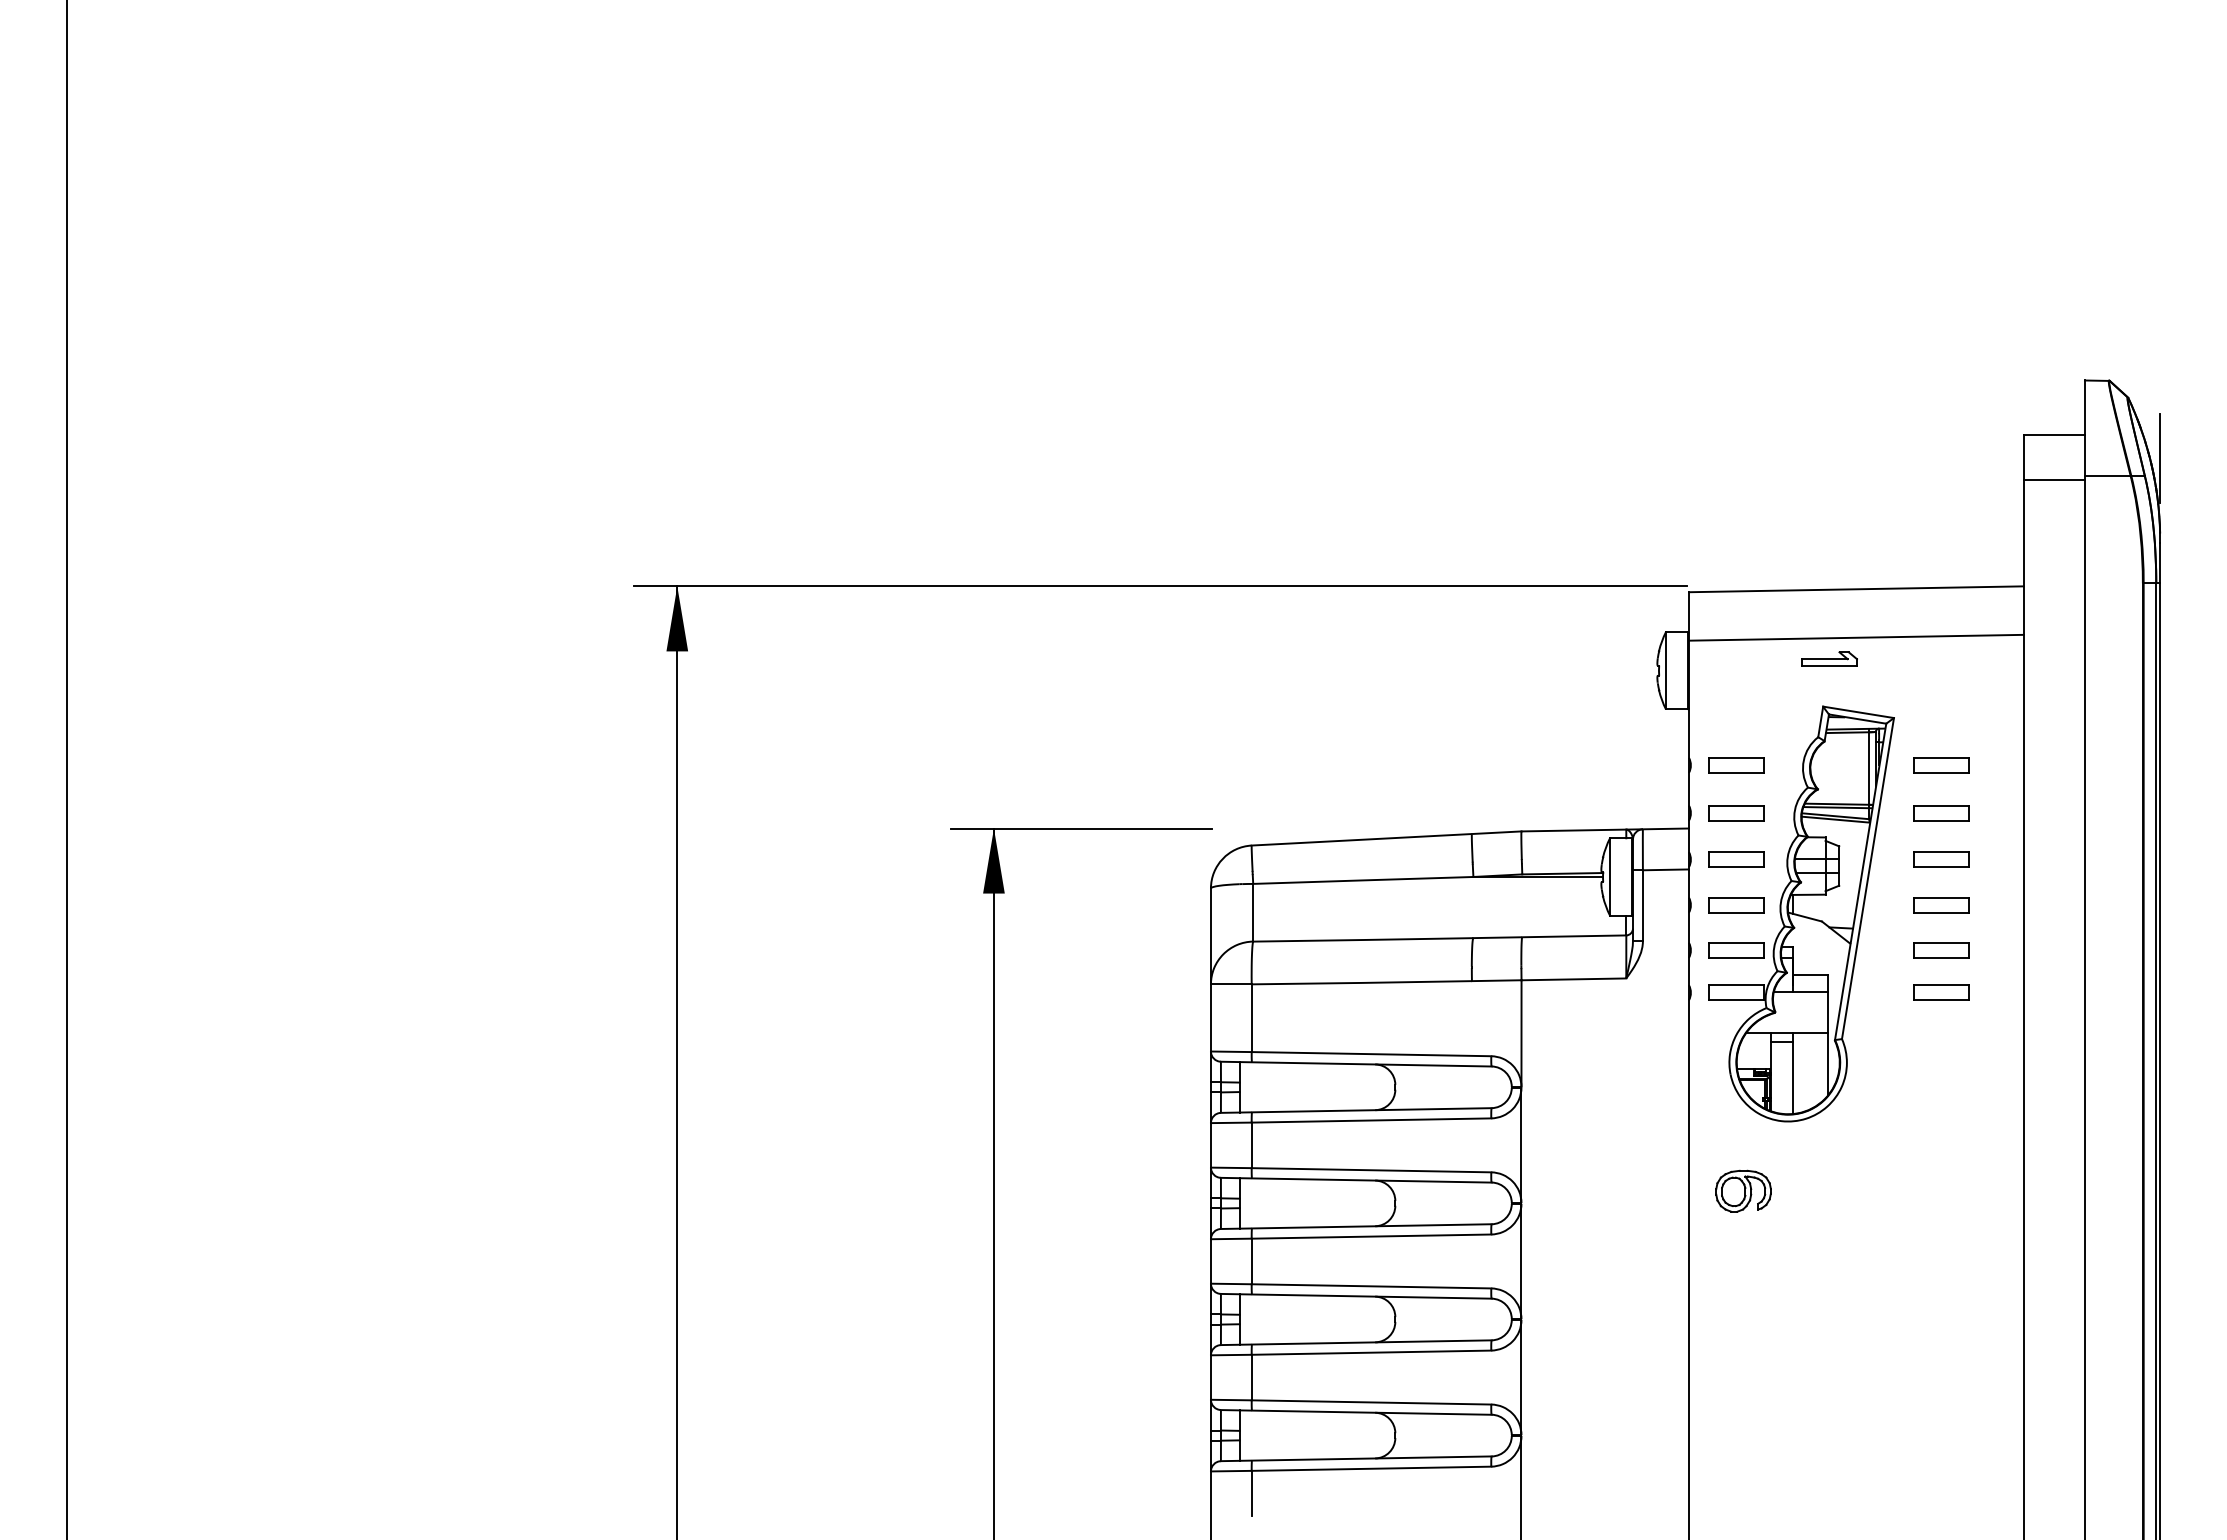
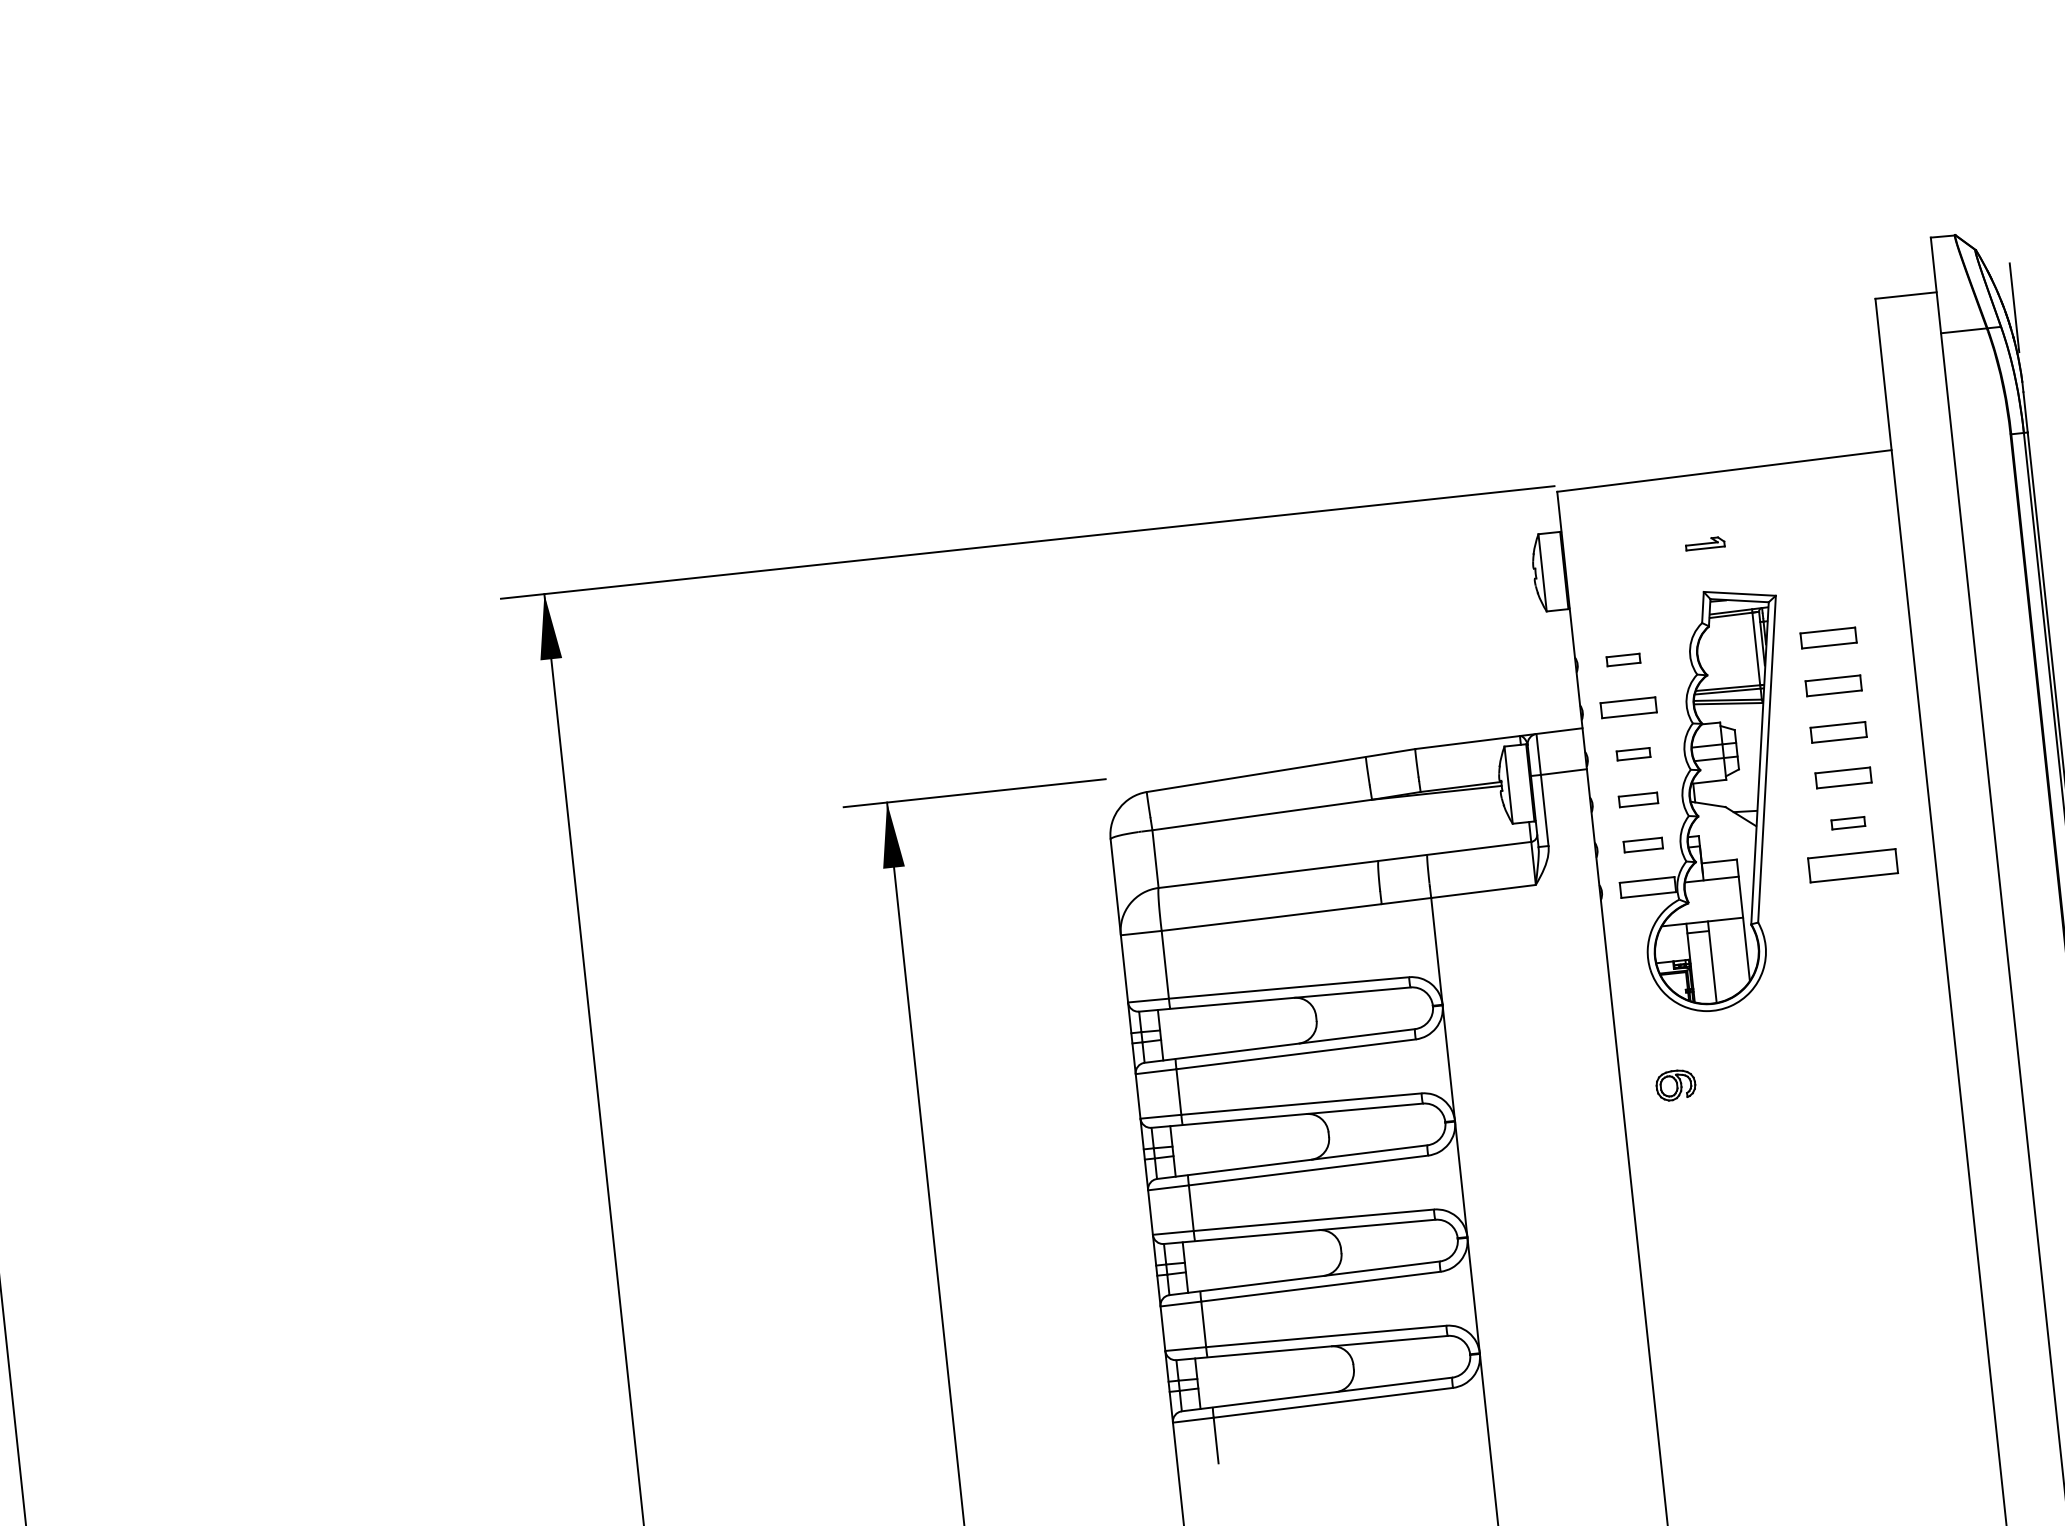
line: (2053, 479) -> (1909, 340), removed
line: (1855, 637) -> (1728, 519), removed
part: (1829, 658) -> (1704, 543), size x0.7
part: (1736, 765) -> (1623, 660), size x0.6
part: (1736, 859) -> (1633, 754), size x0.6
part: (1736, 905) -> (1638, 800), size x0.7
part: (1736, 950) -> (1643, 845), size x0.7
part: (1941, 950) -> (1848, 823), size x0.6
part: (1941, 992) -> (1852, 865), size x1.6
part: (1743, 1190) -> (1675, 1084), size x0.7

